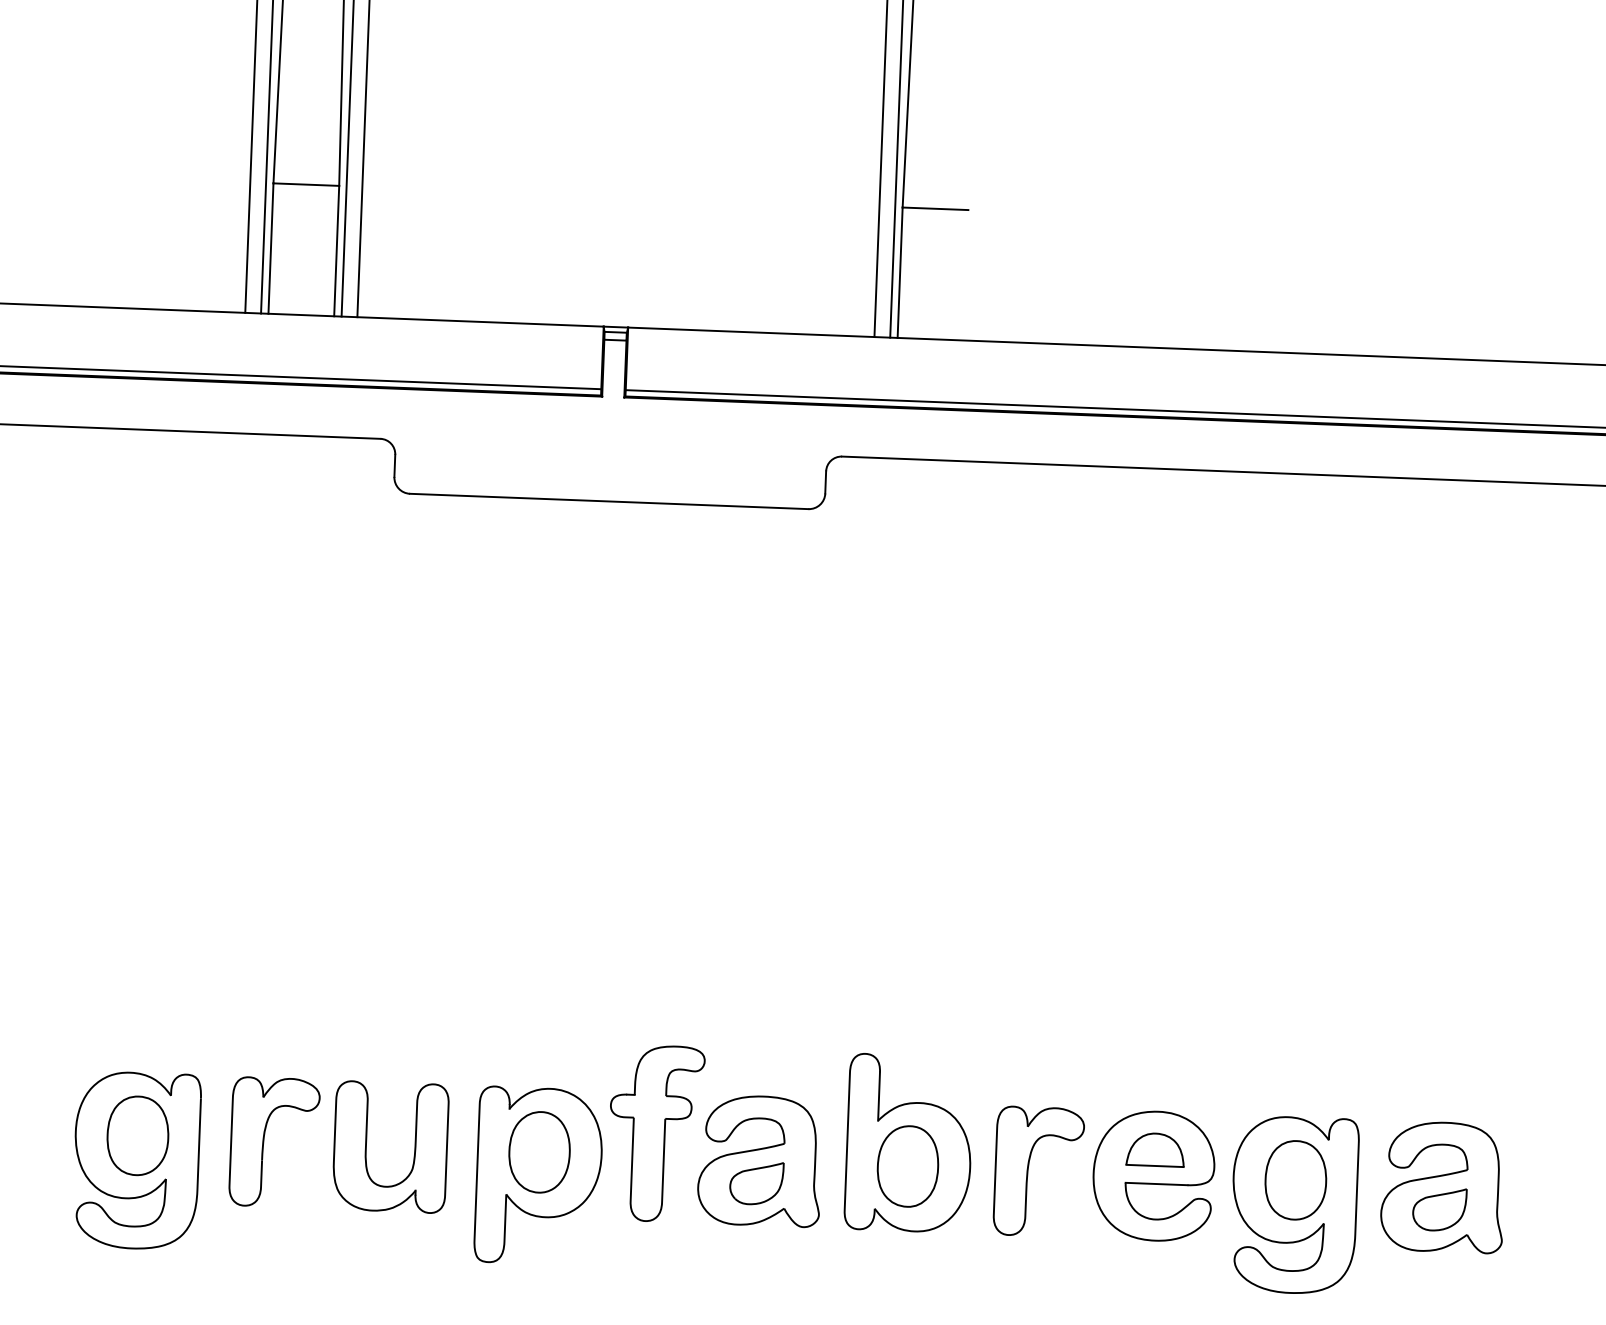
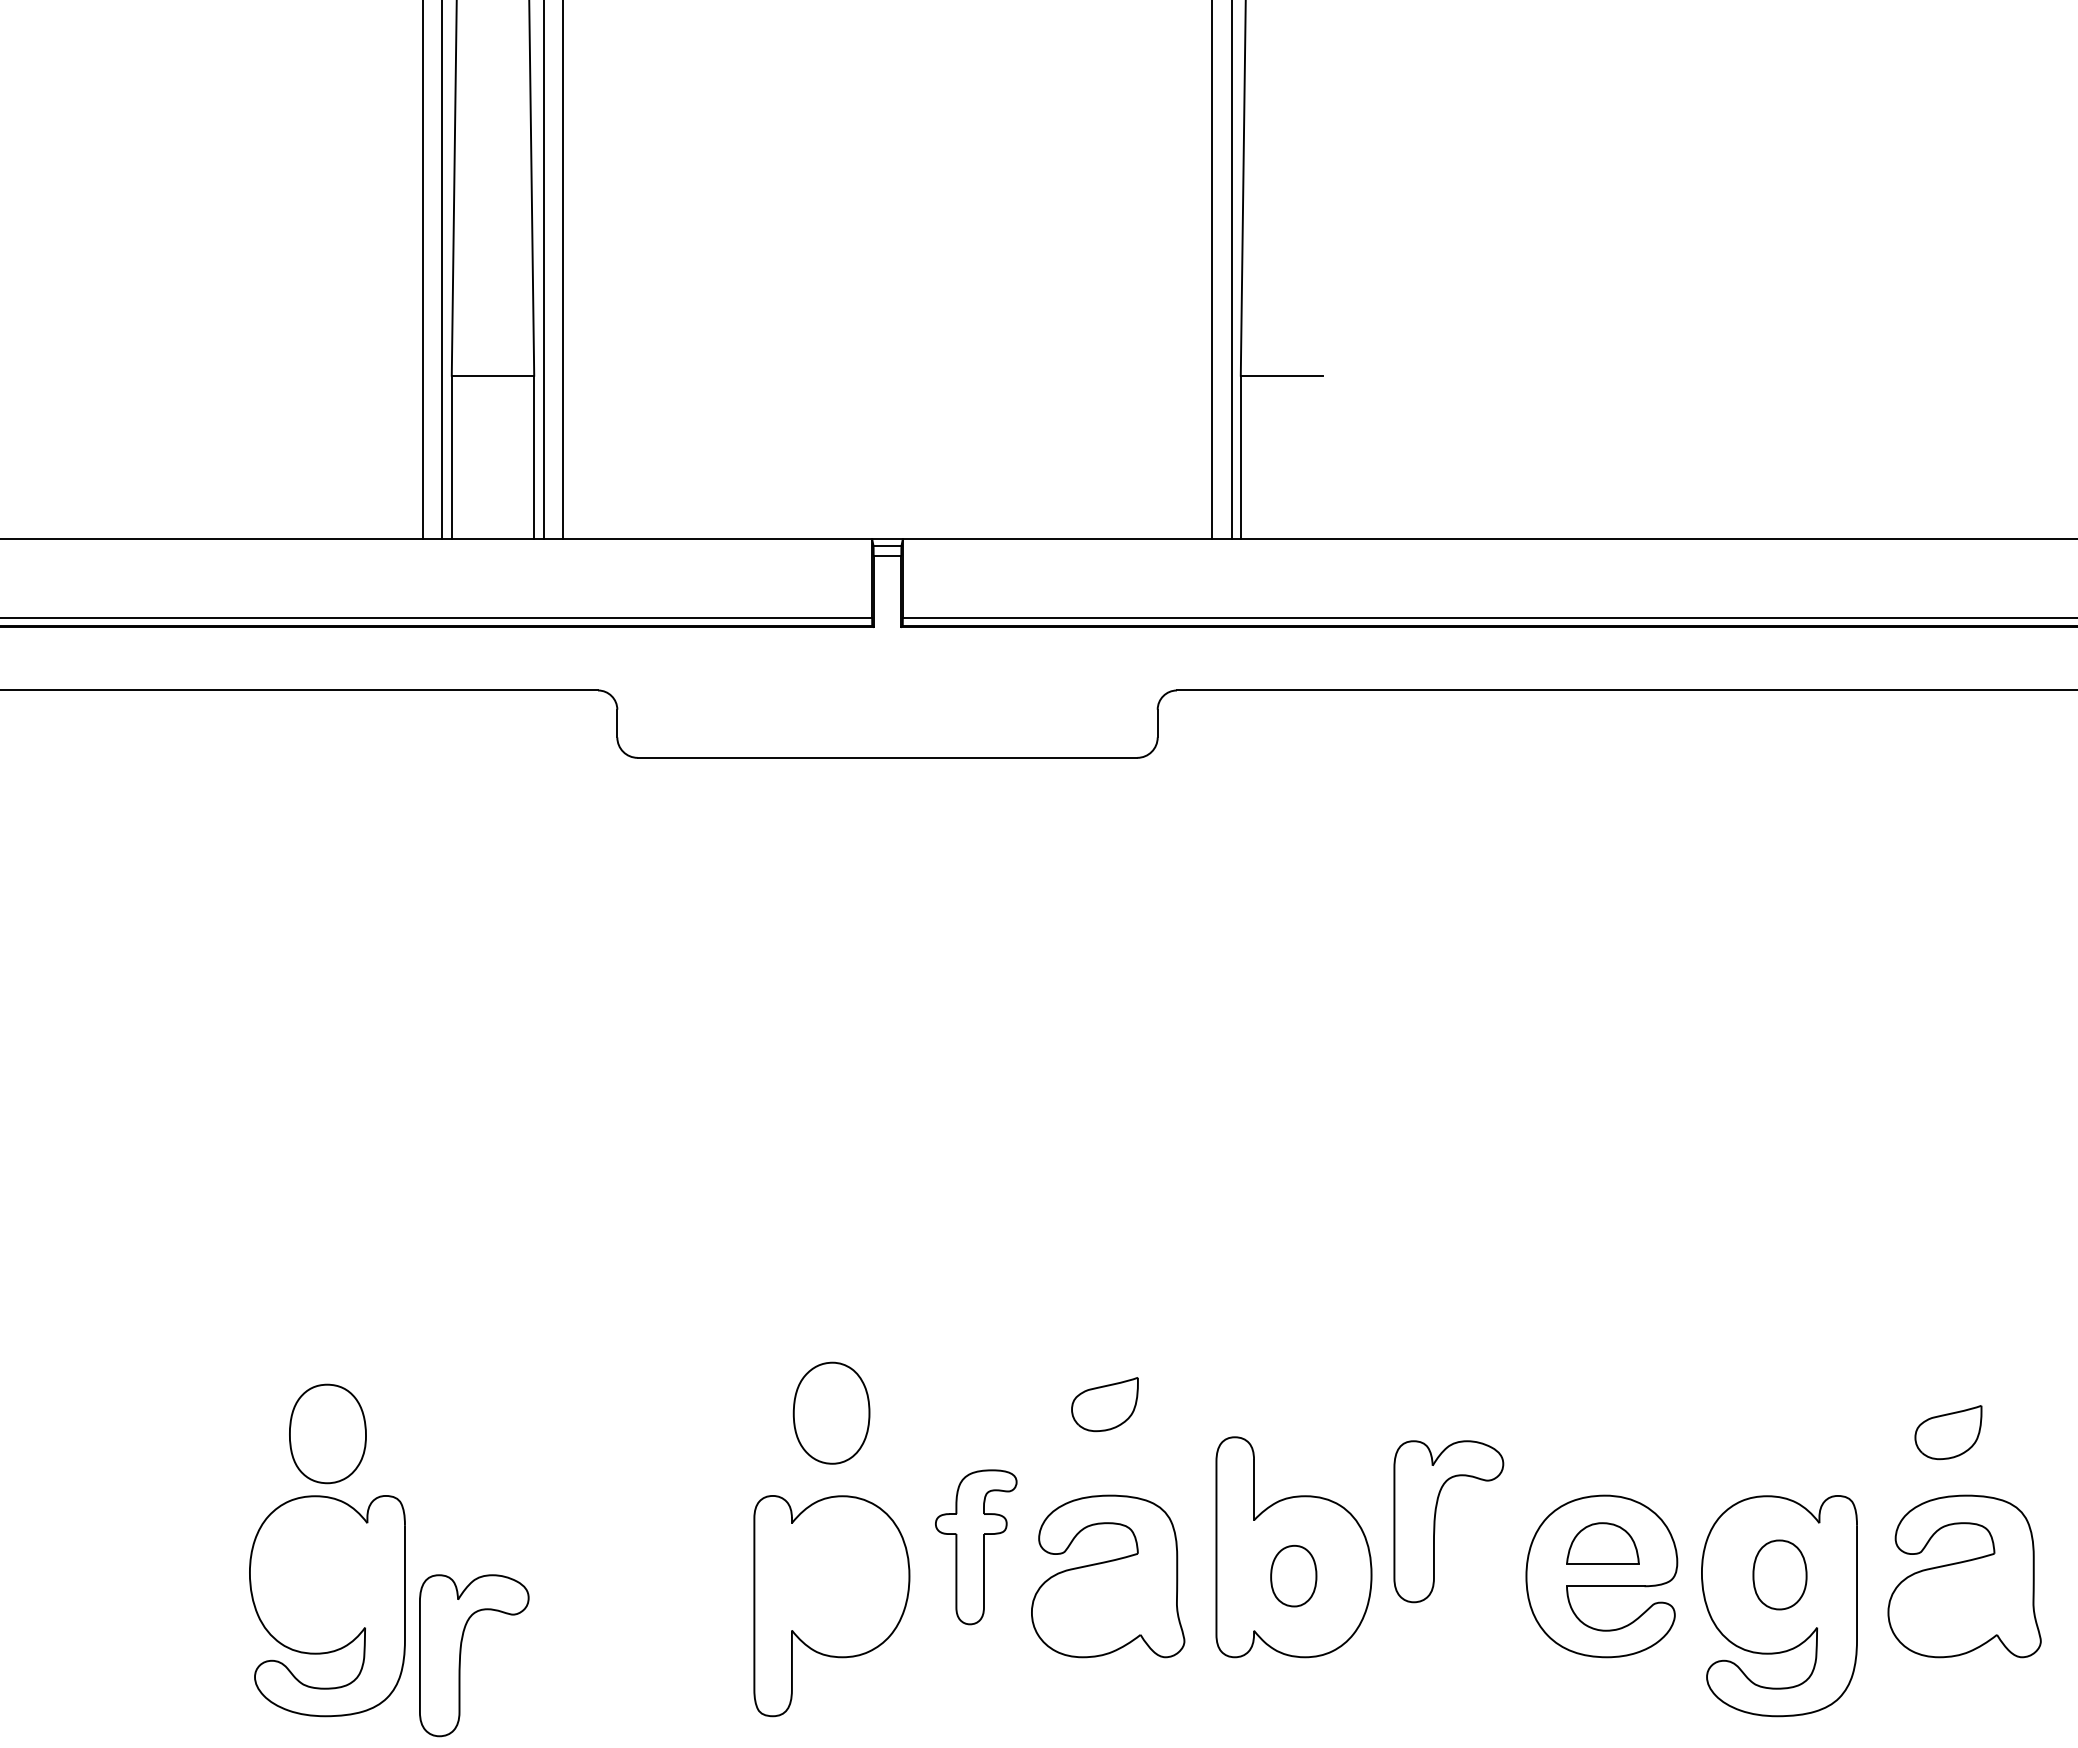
part: (655, 1133) -> (975, 1547), size x0.7
part: (137, 1135) -> (327, 1433), moved
part: (264, 1141) -> (461, 1654), moved
part: (366, 1145) -> (614, 1576), removed
part: (539, 1151) -> (831, 1412), moved
part: (907, 1165) -> (1293, 1575), size x0.6
part: (1028, 1171) -> (1435, 1521), moved
part: (1295, 1179) -> (1779, 1574), size x0.7
part: (756, 1183) -> (1104, 1404), moved
part: (1439, 1209) -> (1948, 1432), moved

